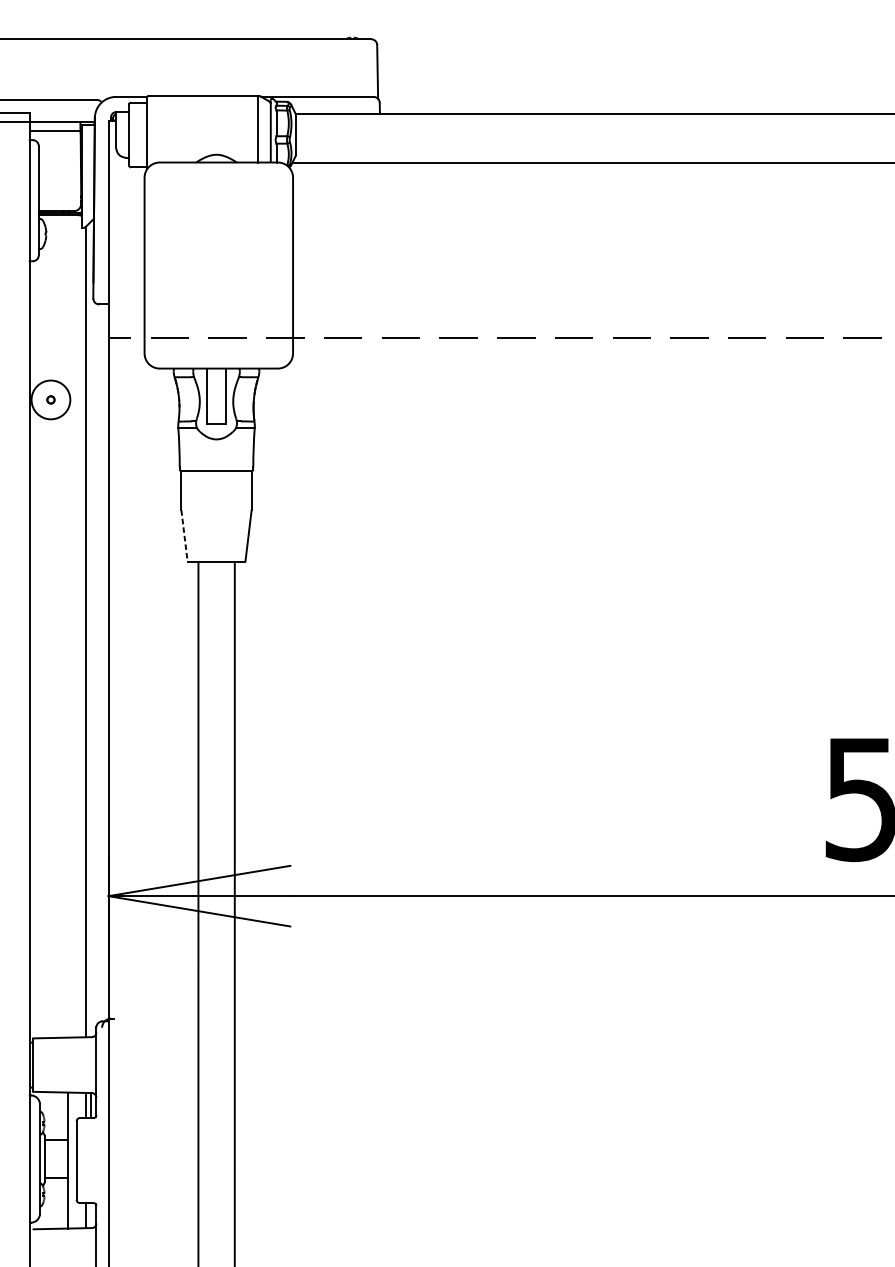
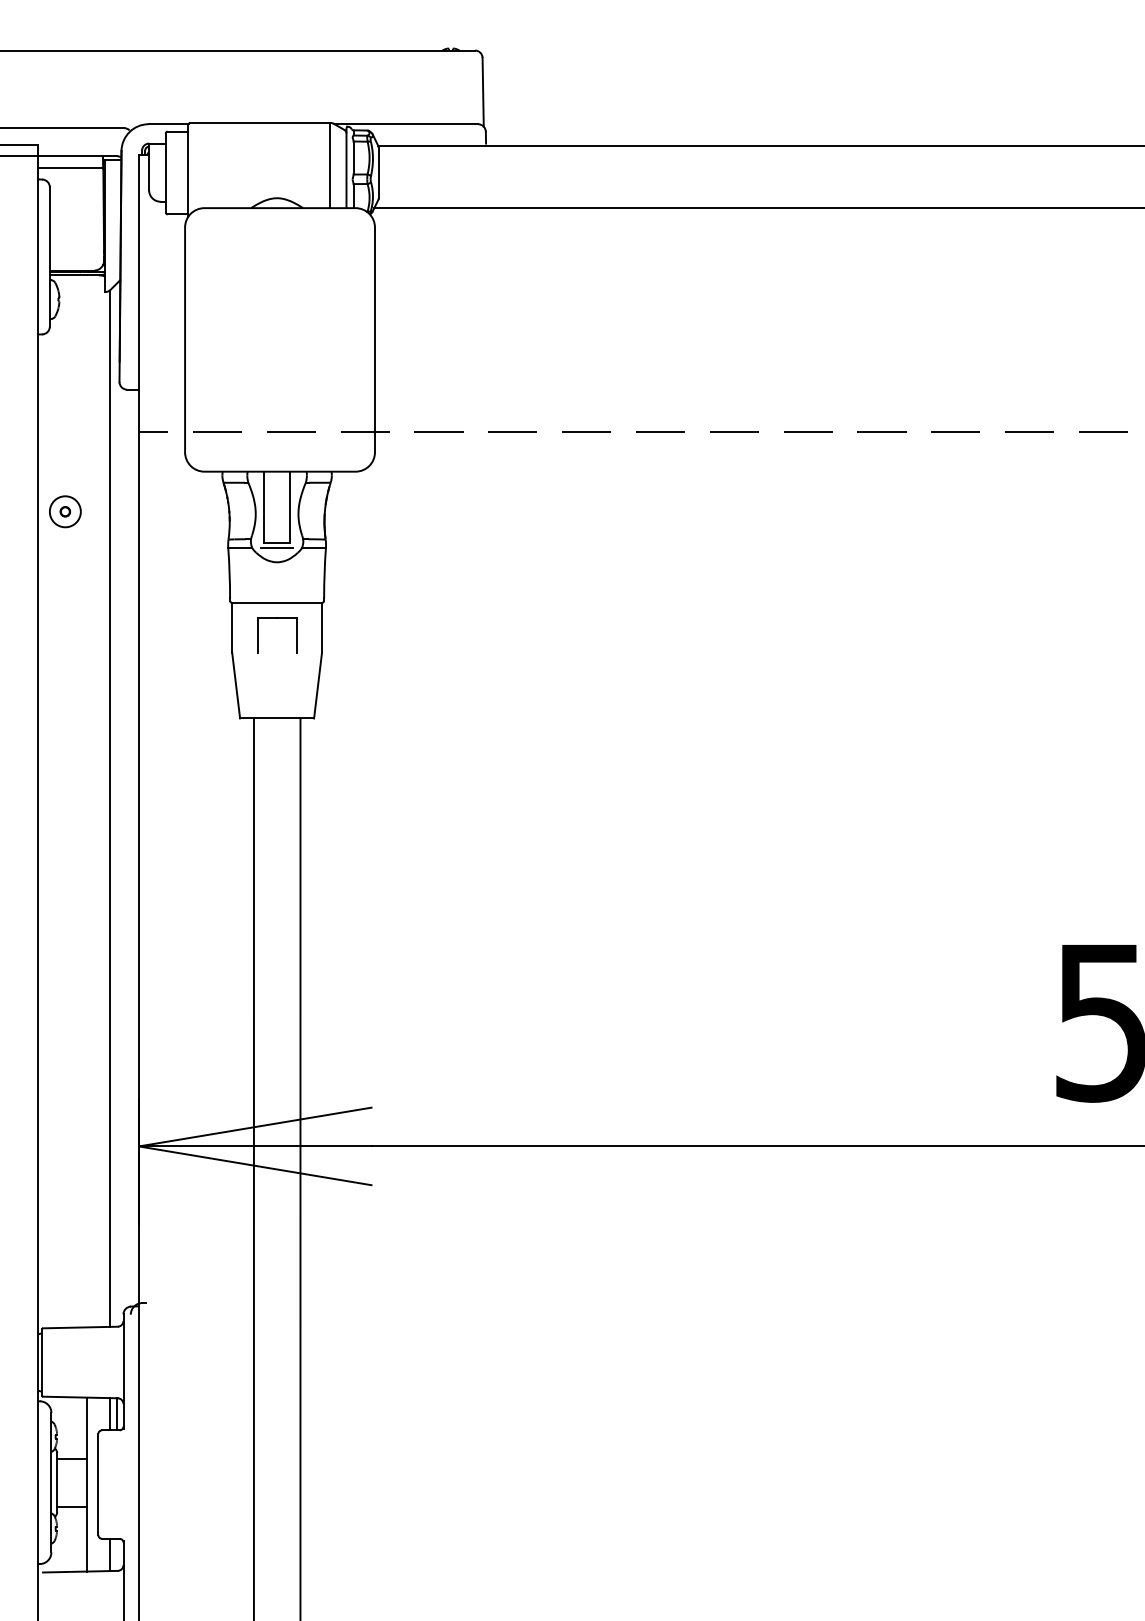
circle: (50, 399) -> (64, 511), size x0.62
line: (216, 428) -> (276, 548), added
part: (216, 483) -> (277, 618), added
line: (184, 536) -> (236, 686), dashed -> solid

